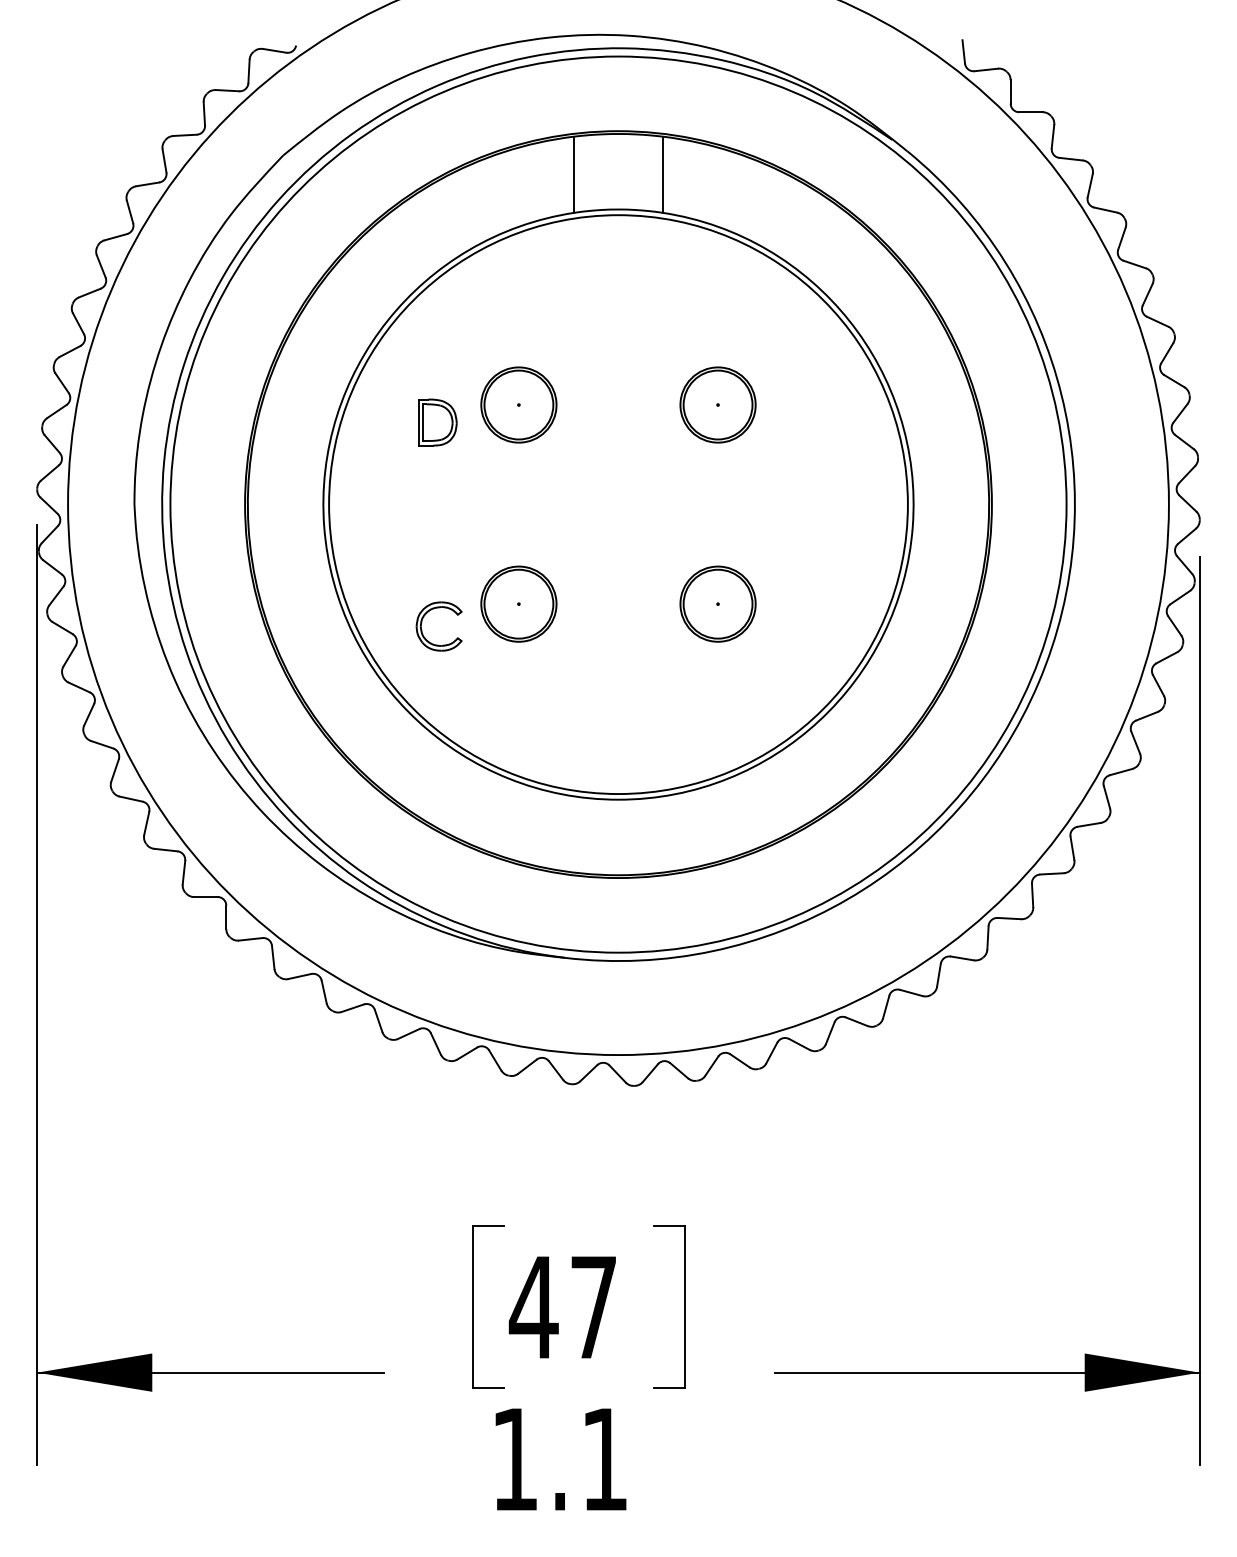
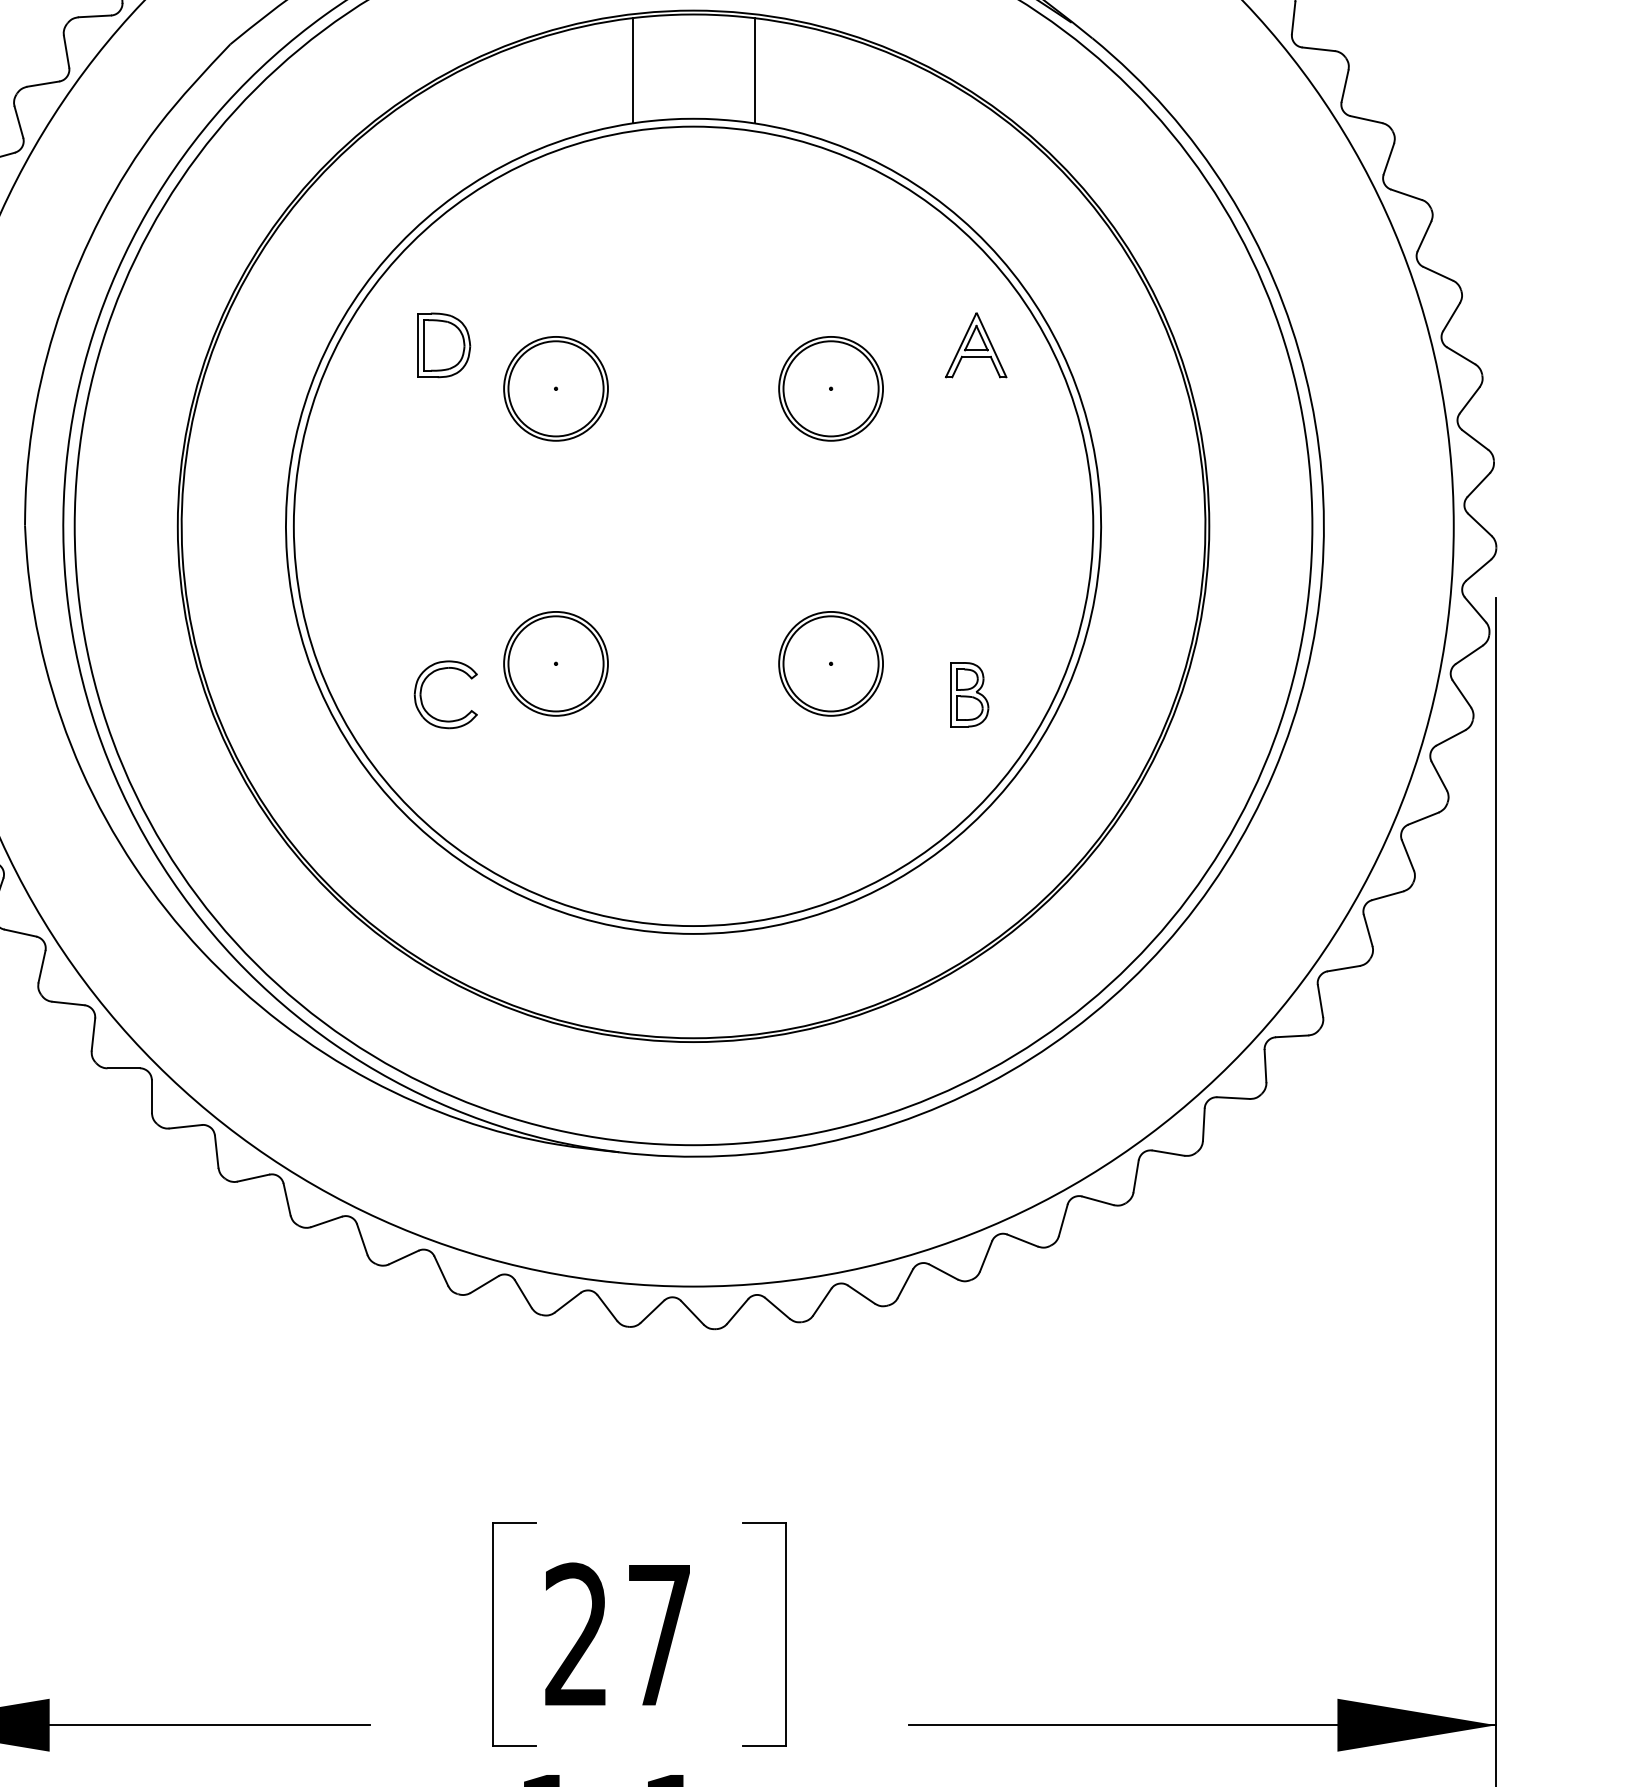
part: (822, 373) -> (975, 345), added
part: (437, 422) -> (443, 345), moved
part: (818, 626) -> (969, 694), added
text: (533, 1306) -> (576, 1633), 47 -> 27

